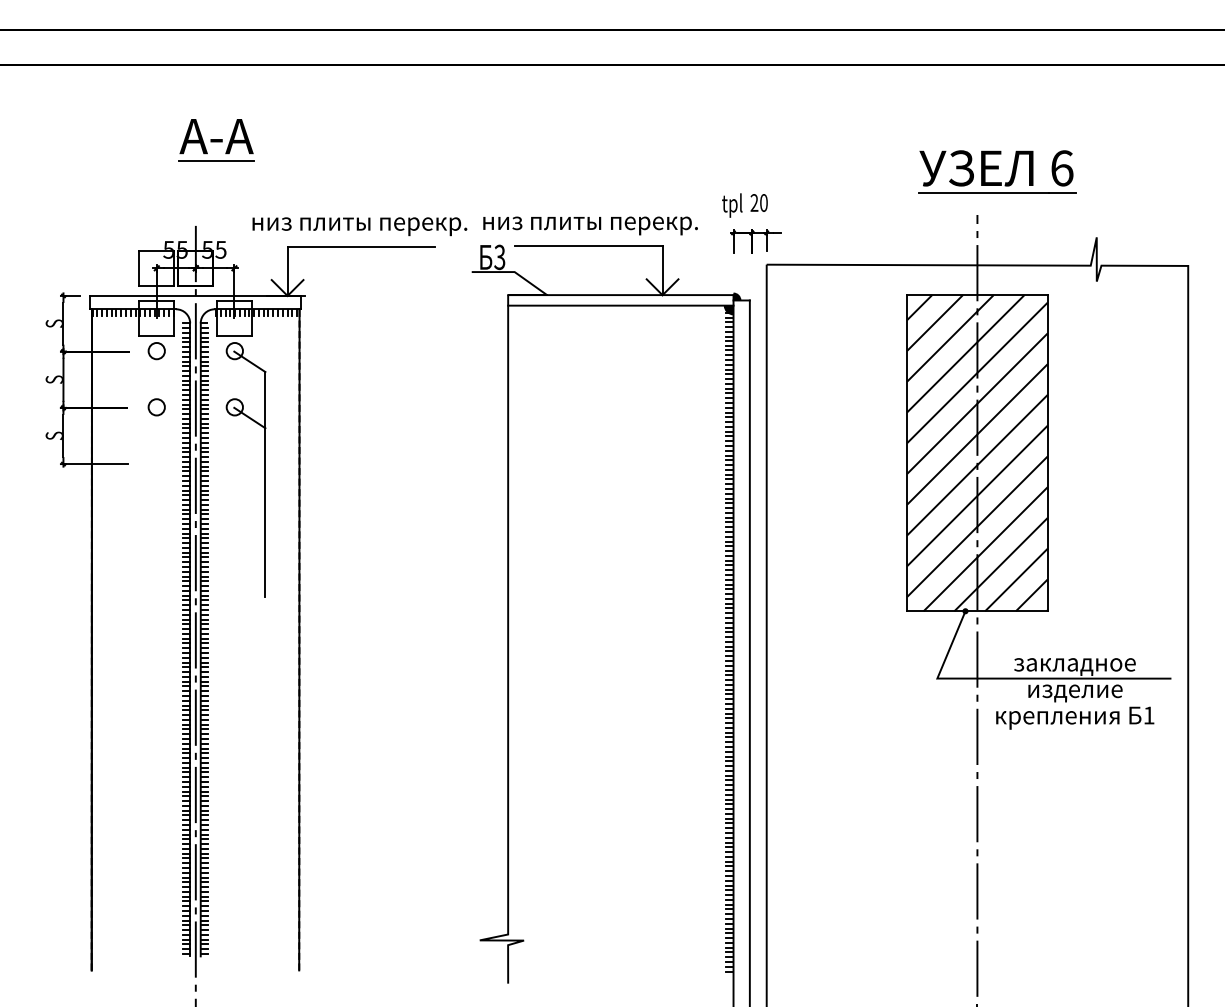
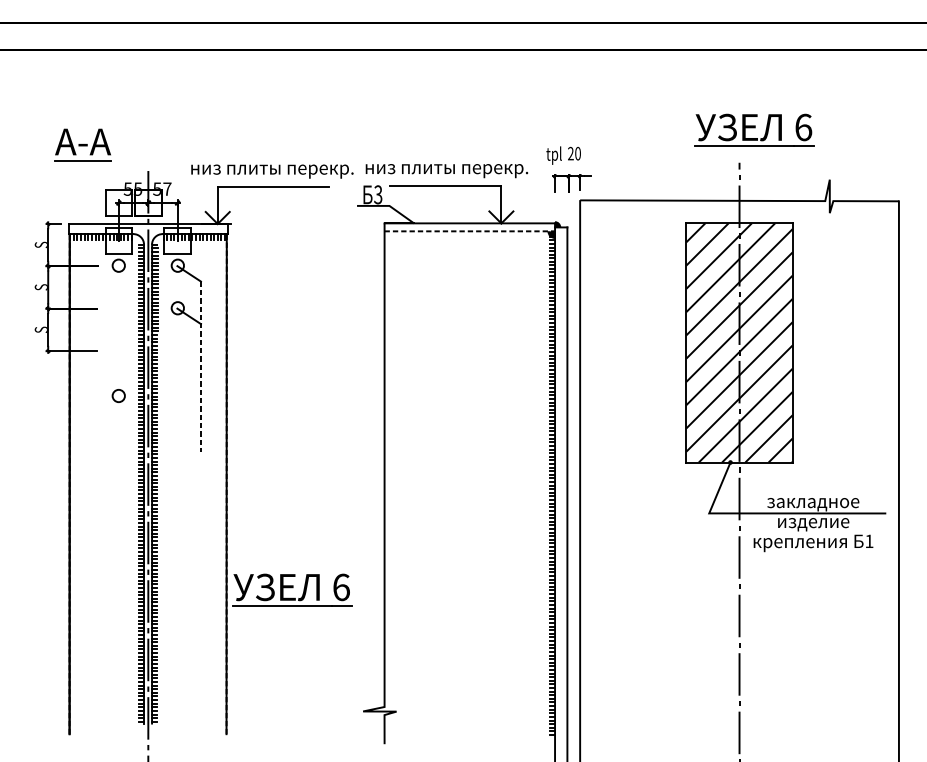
part: (216, 140) -> (83, 145), moved
text: (220, 249) -> (166, 188), 55 -> 57
line: (620, 305) -> (469, 231), solid -> dashed
circle: (156, 407) -> (118, 396), moved
line: (265, 484) -> (201, 366), solid -> dashed
part: (386, 779) -> (292, 589), added

